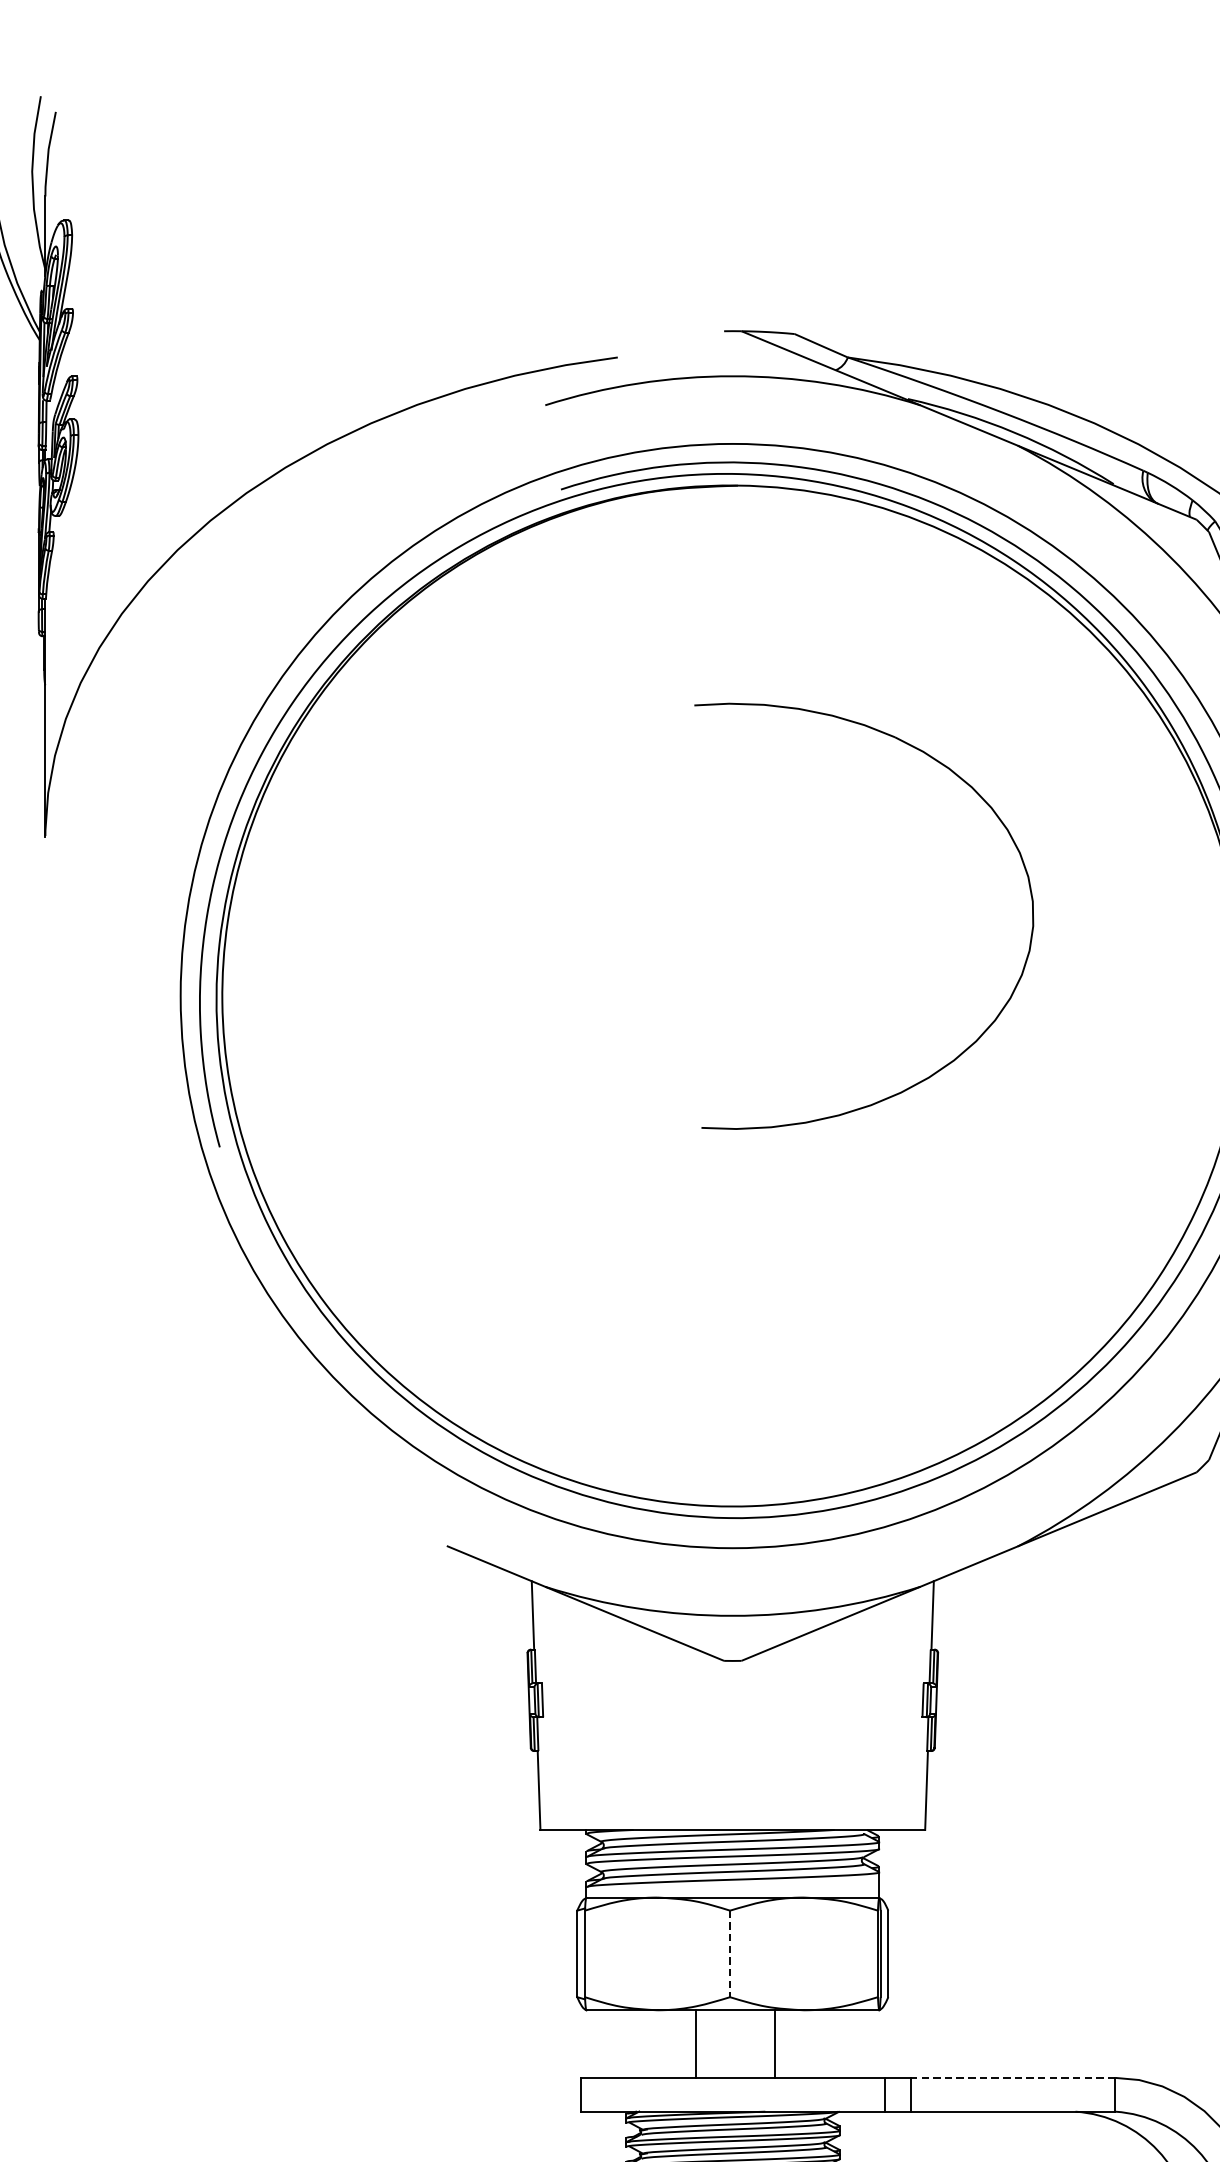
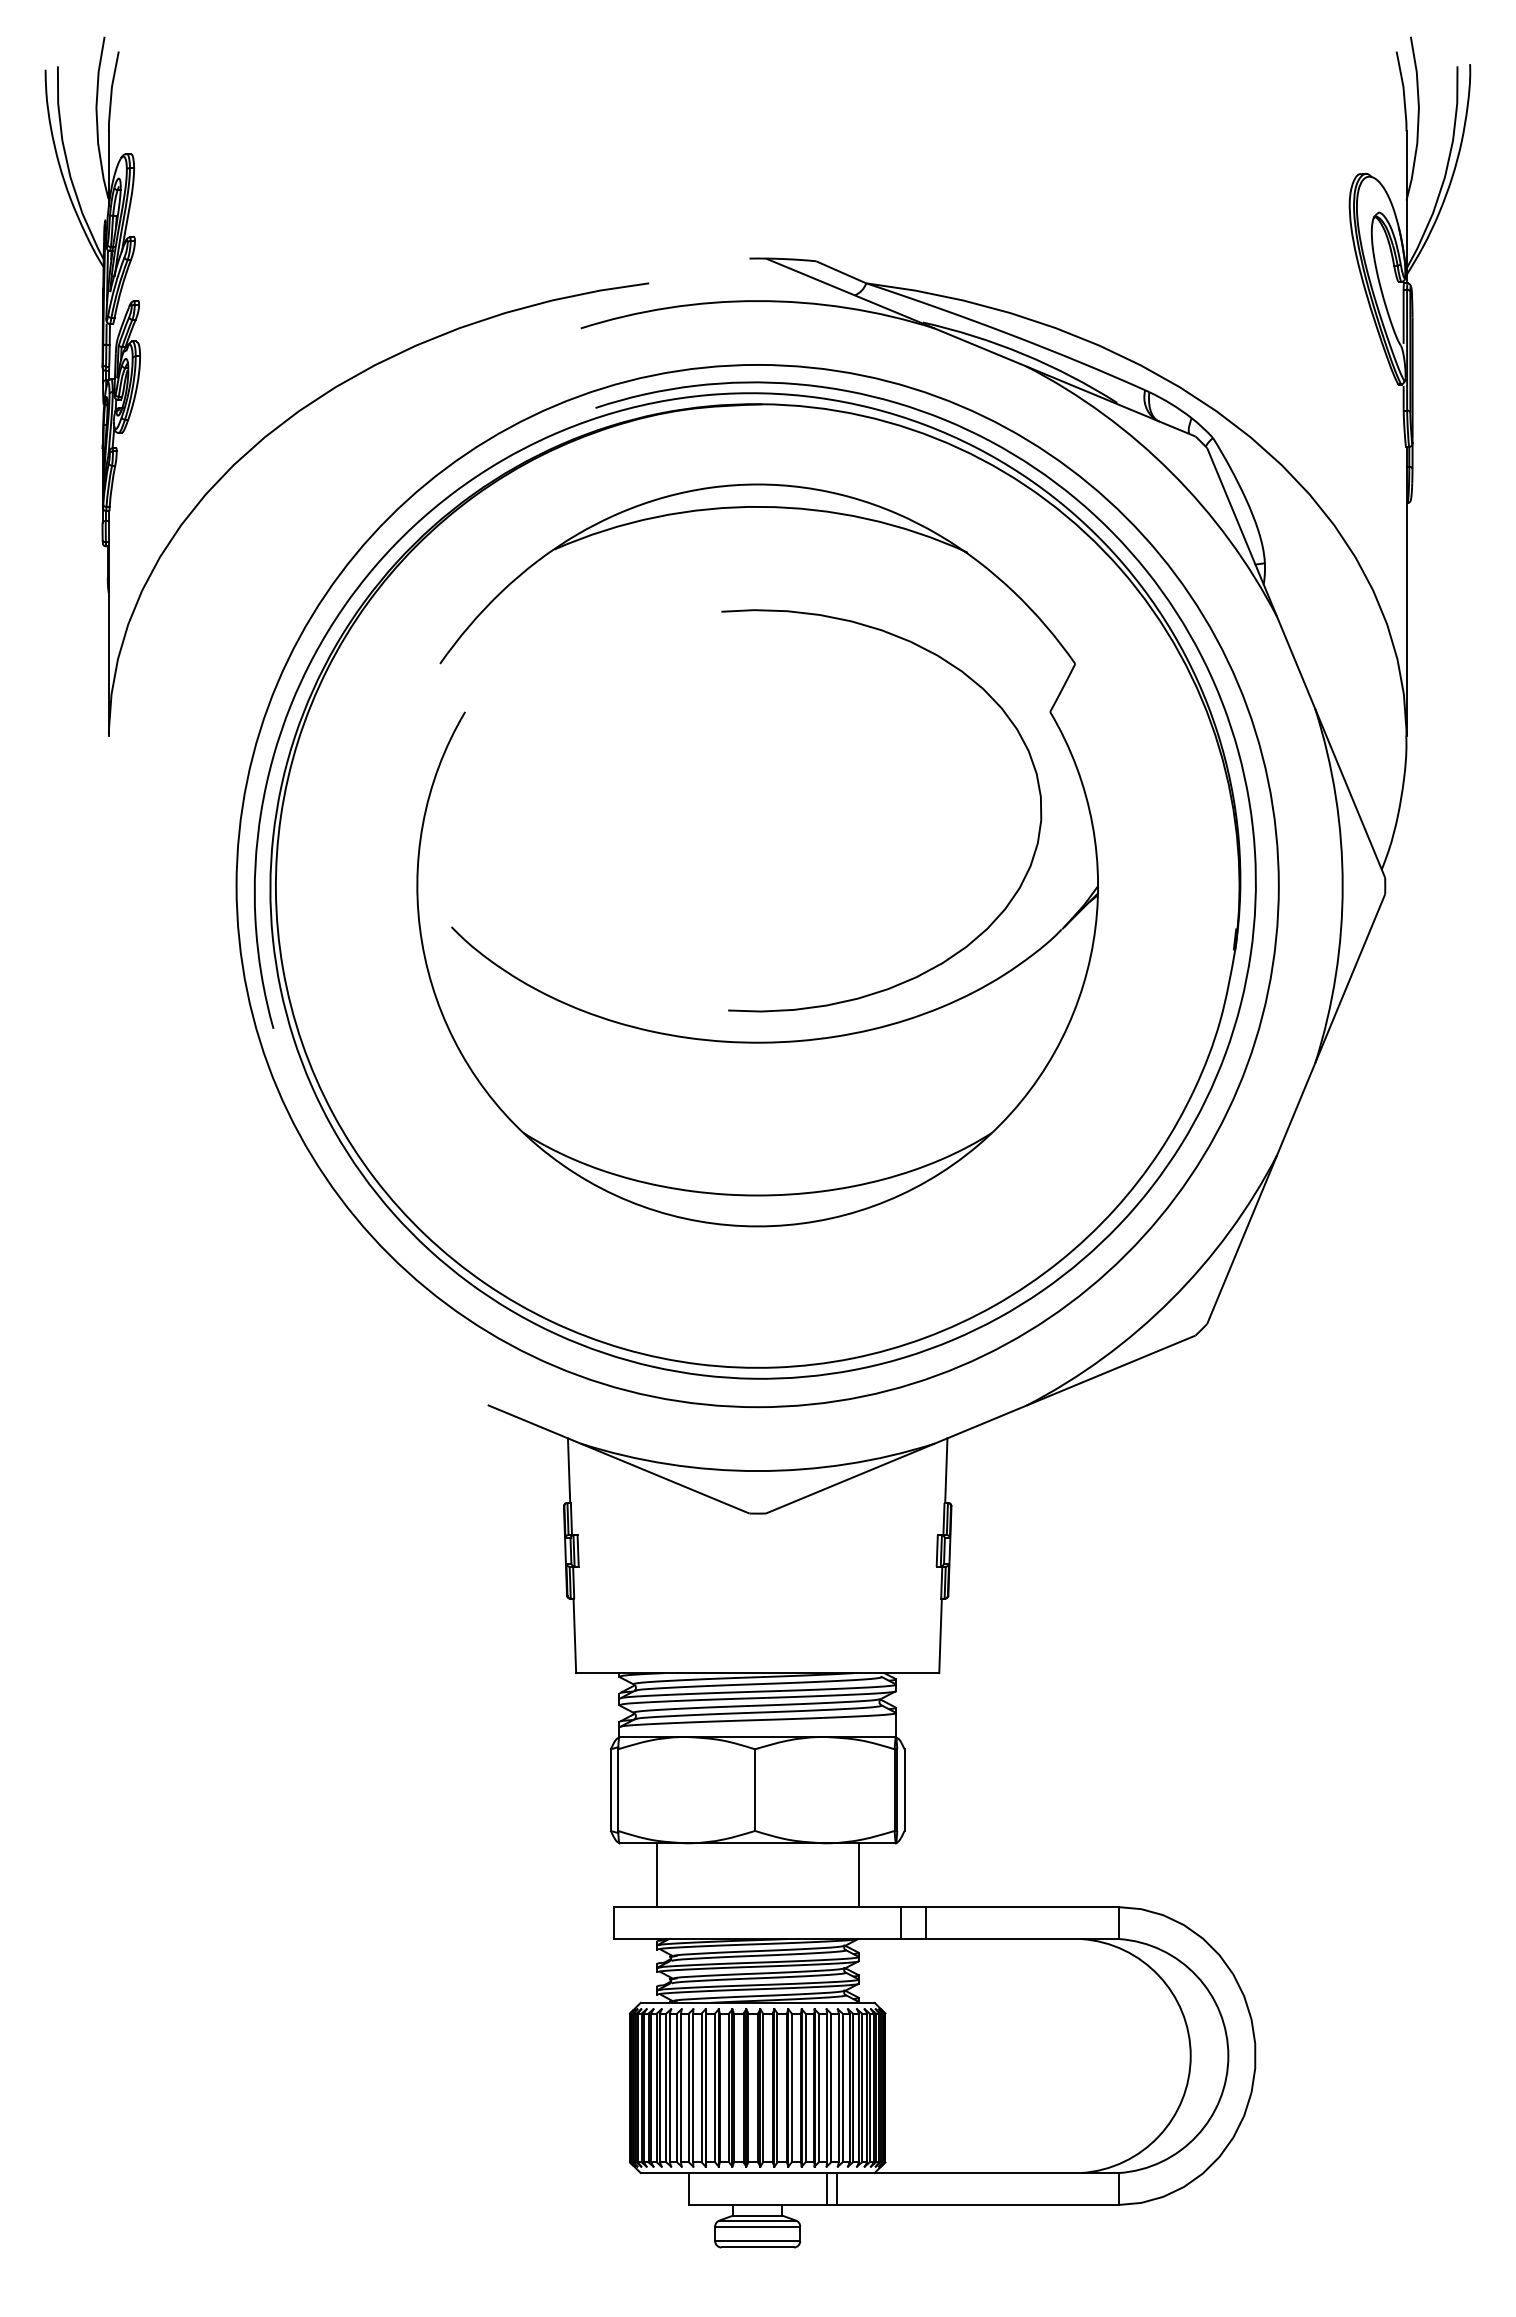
part: (732, 1160) -> (757, 1041), added
line: (730, 1954) -> (755, 1790), dashed -> solid
line: (695, 2044) -> (656, 1875), moved
line: (774, 2044) -> (858, 1875), moved
line: (1012, 2078) -> (1021, 1907), dashed -> solid

